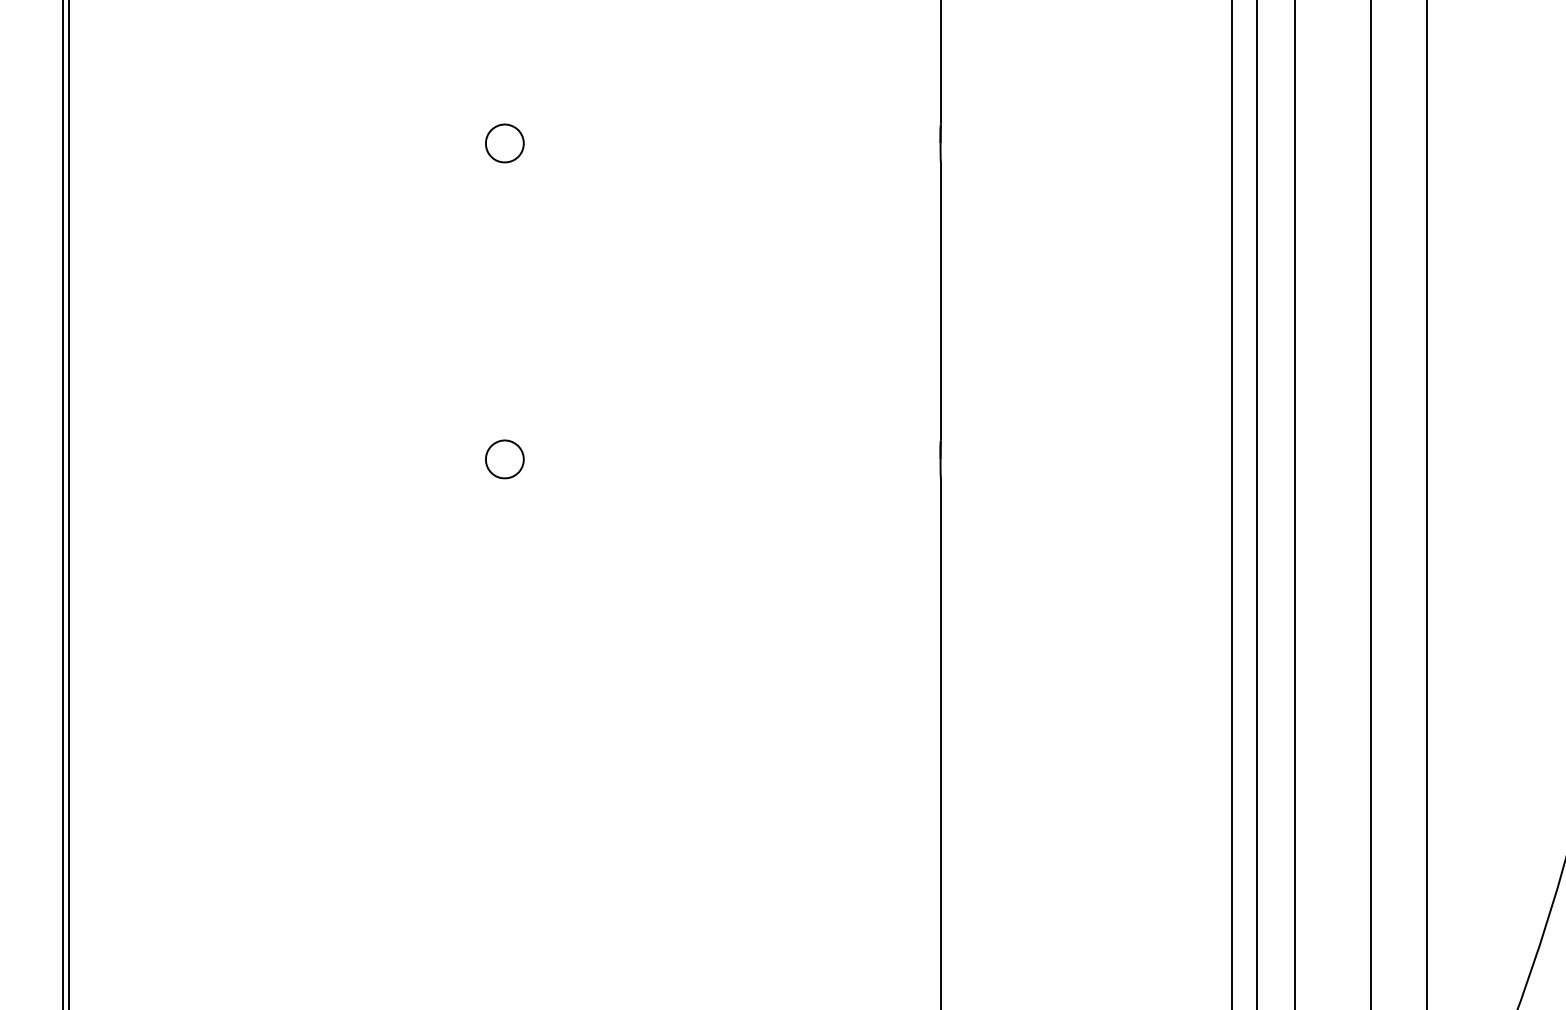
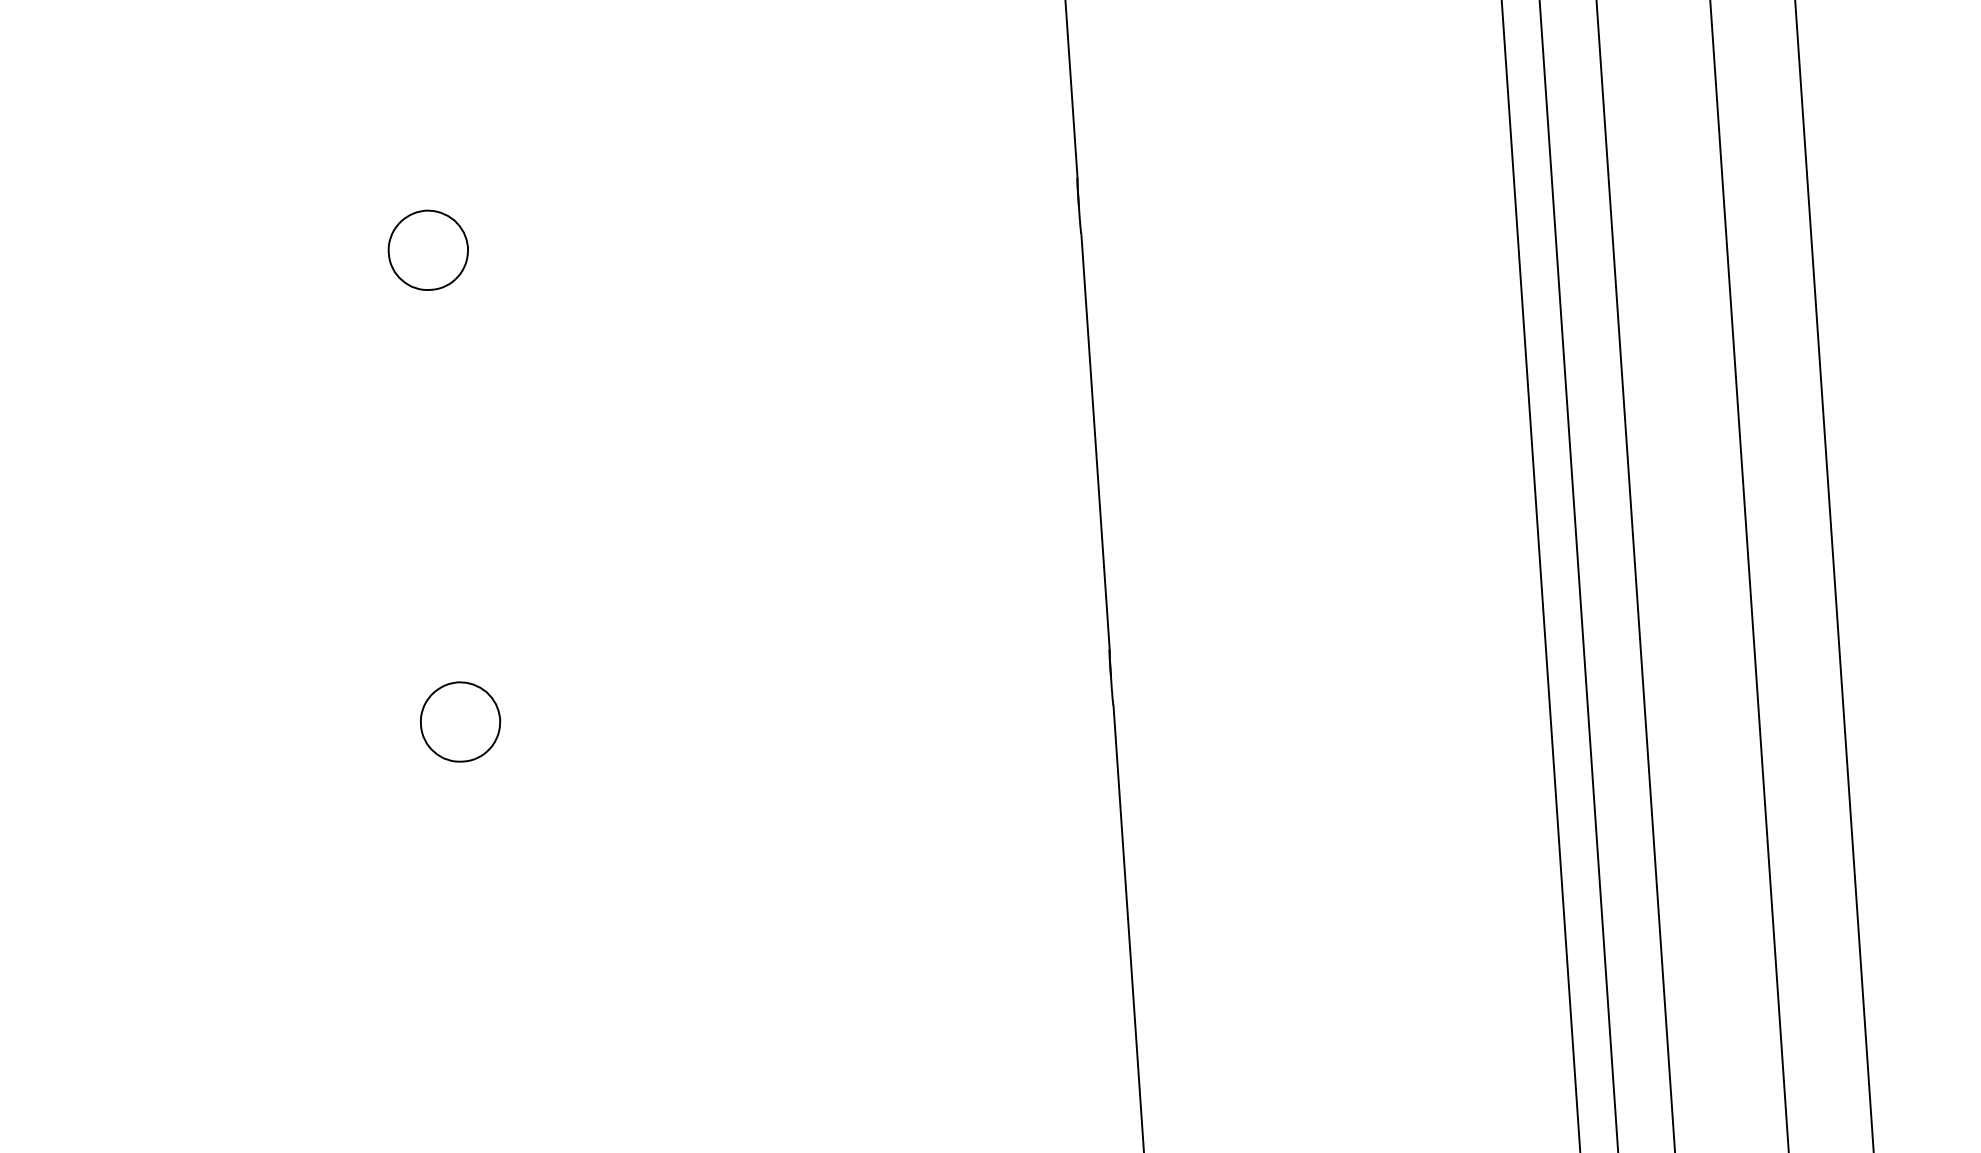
part: (504, 143) -> (427, 250), size x1.4
part: (504, 459) -> (459, 722), size x1.4

